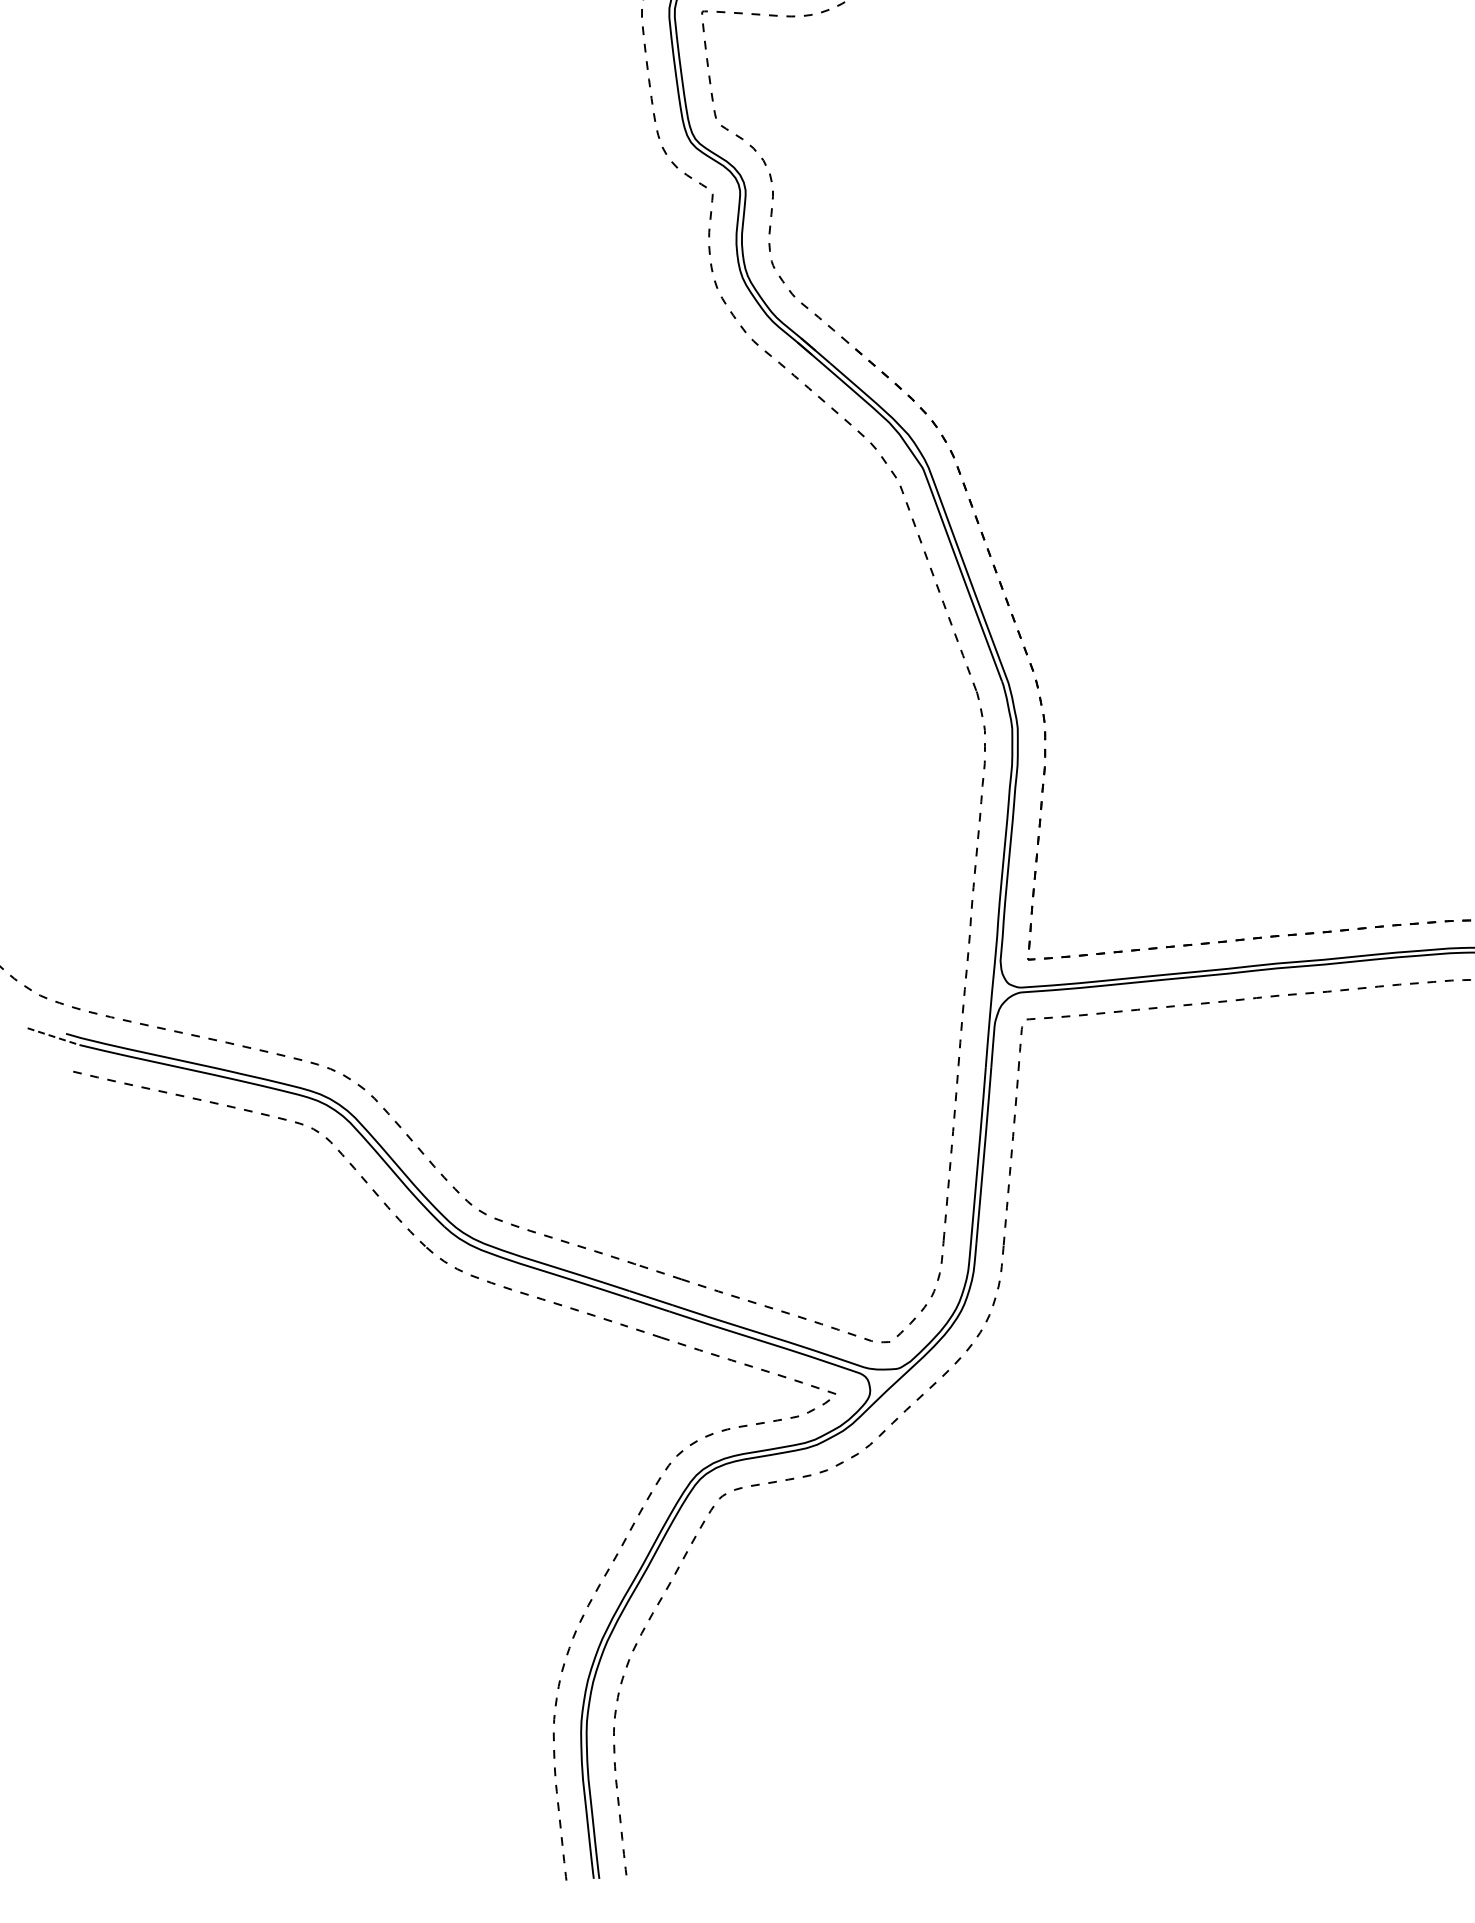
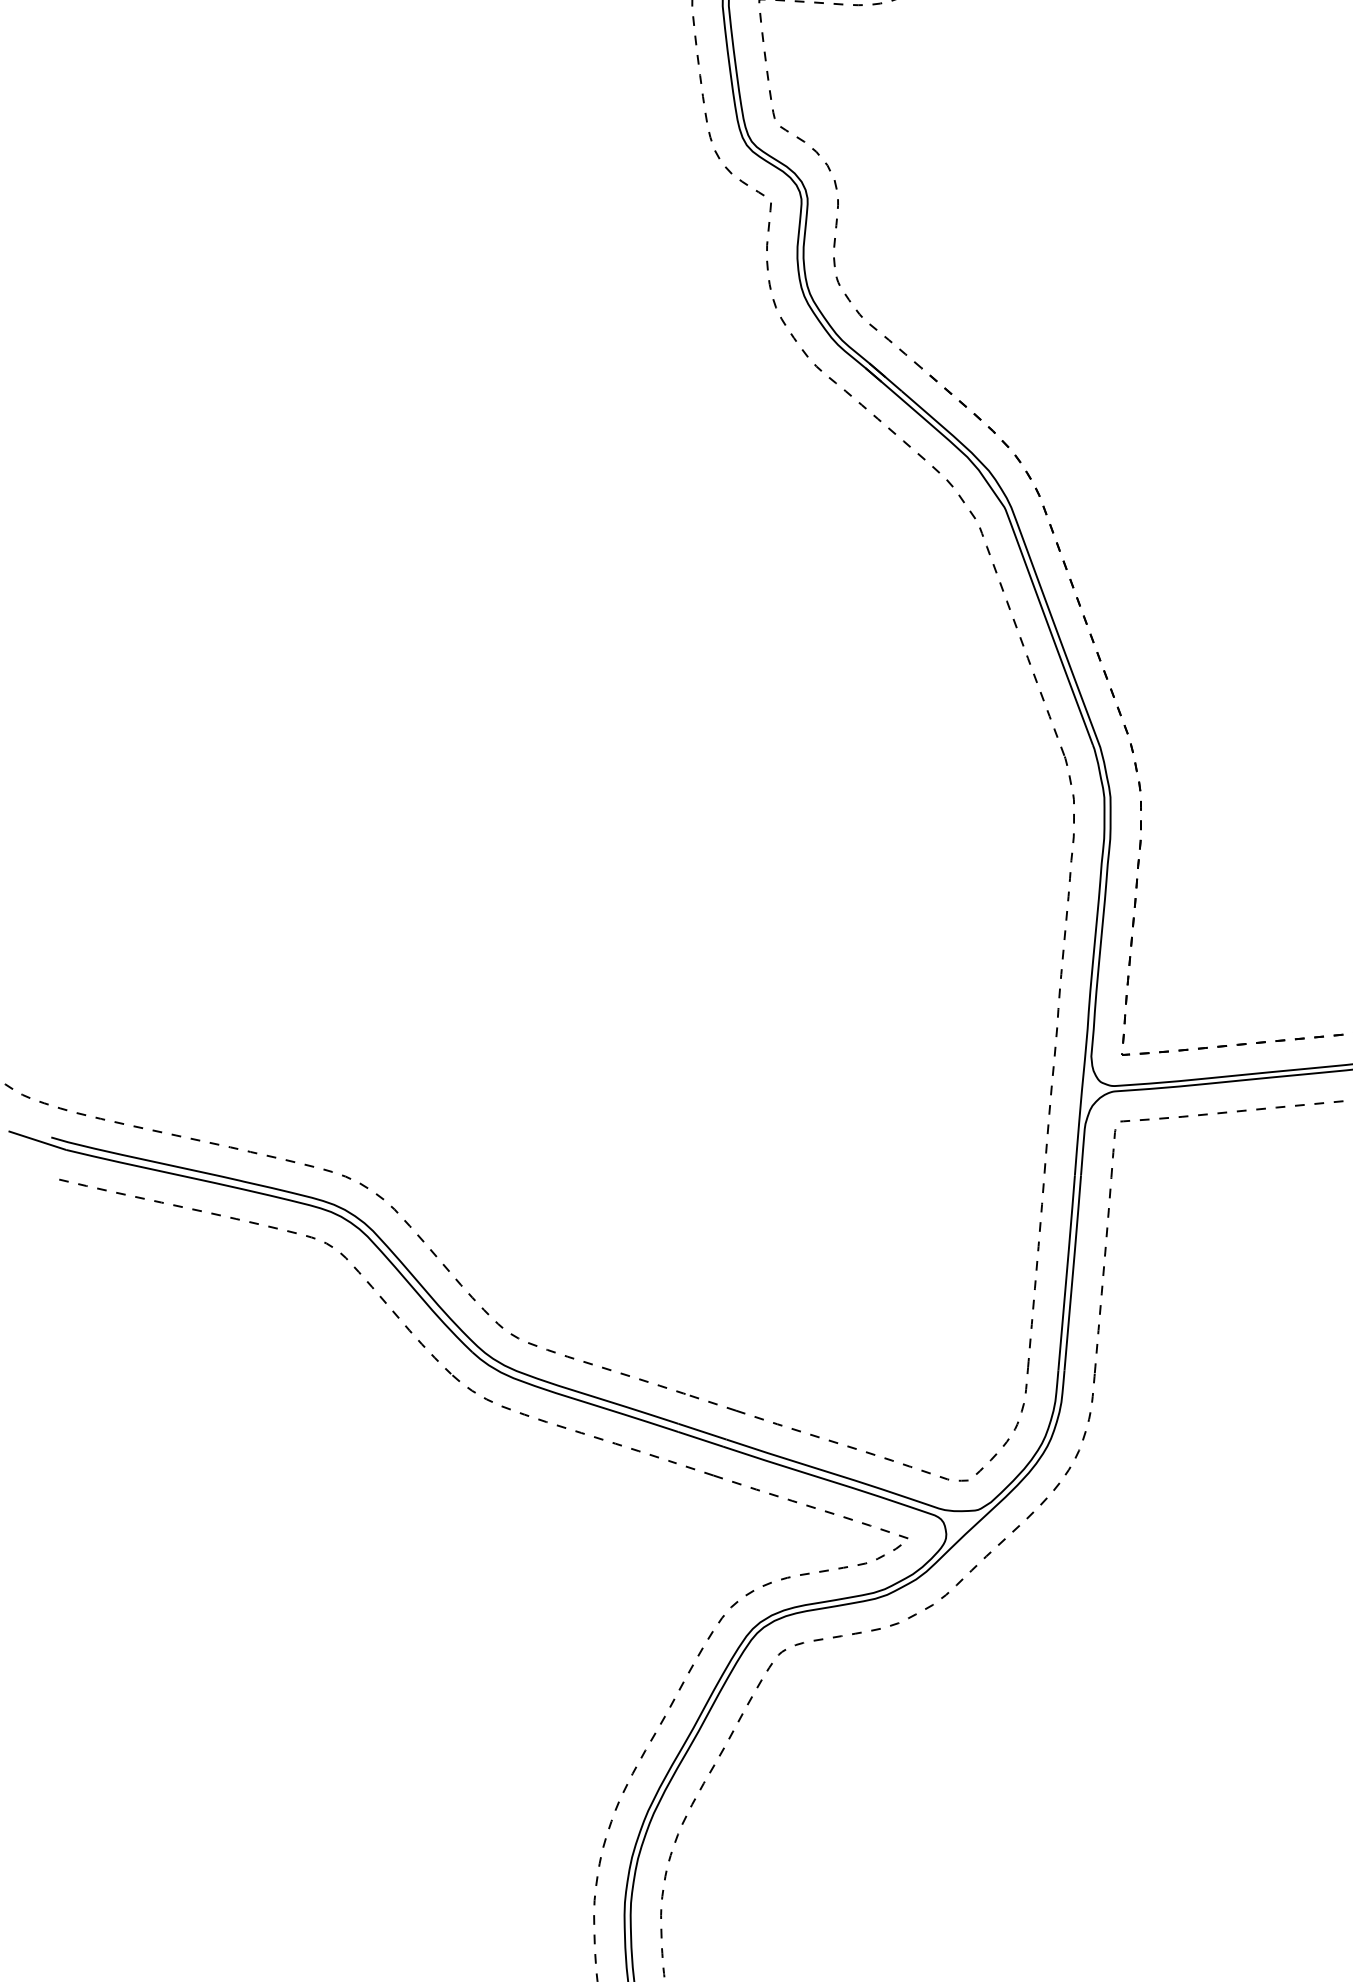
line: (54, 1036) -> (38, 1140), dashed -> solid

